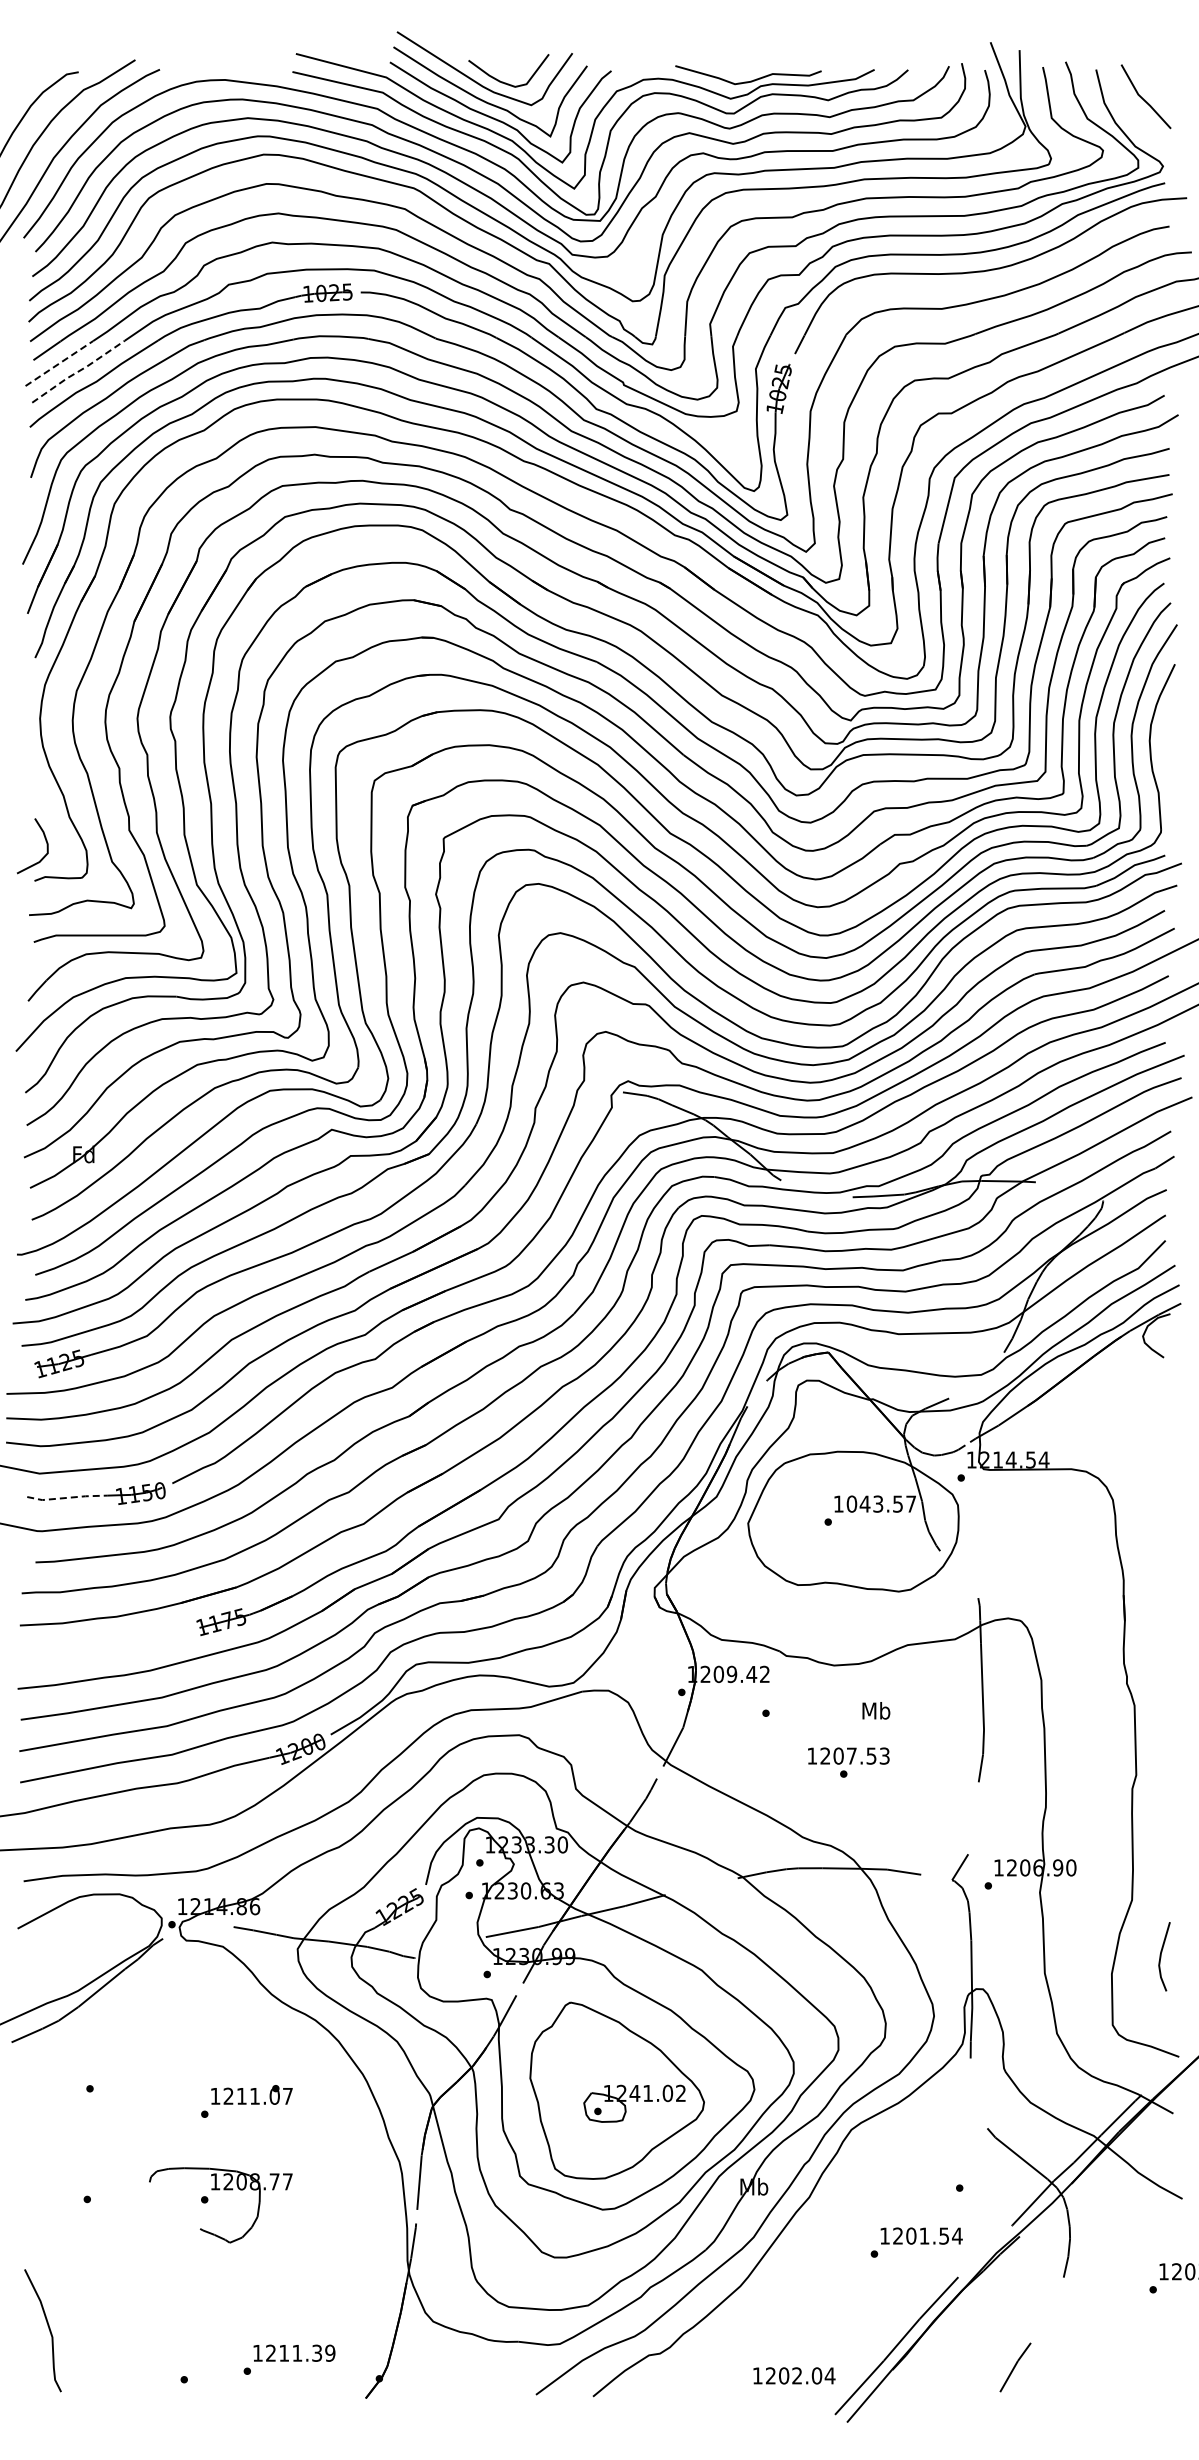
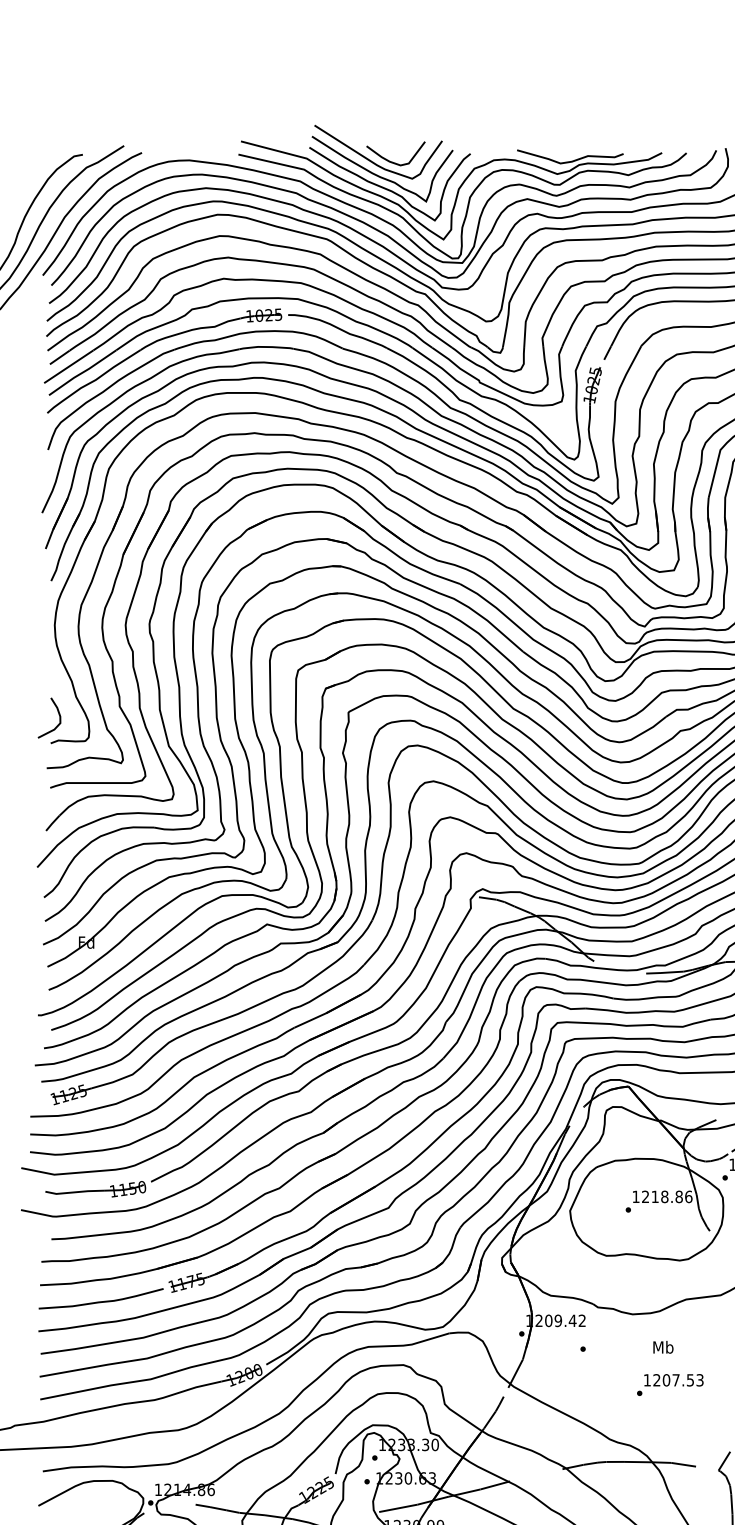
line: (59, 363) -> (68, 366), dashed -> solid
line: (79, 371) -> (83, 372), dashed -> solid
line: (67, 1497) -> (74, 1192), dashed -> solid
text: (881, 1503) -> (667, 1196), 1043.57 -> 1218.86
curve: (103, 1647) -> (100, 1301), added
text: (848, 1755) -> (673, 1379), moved

